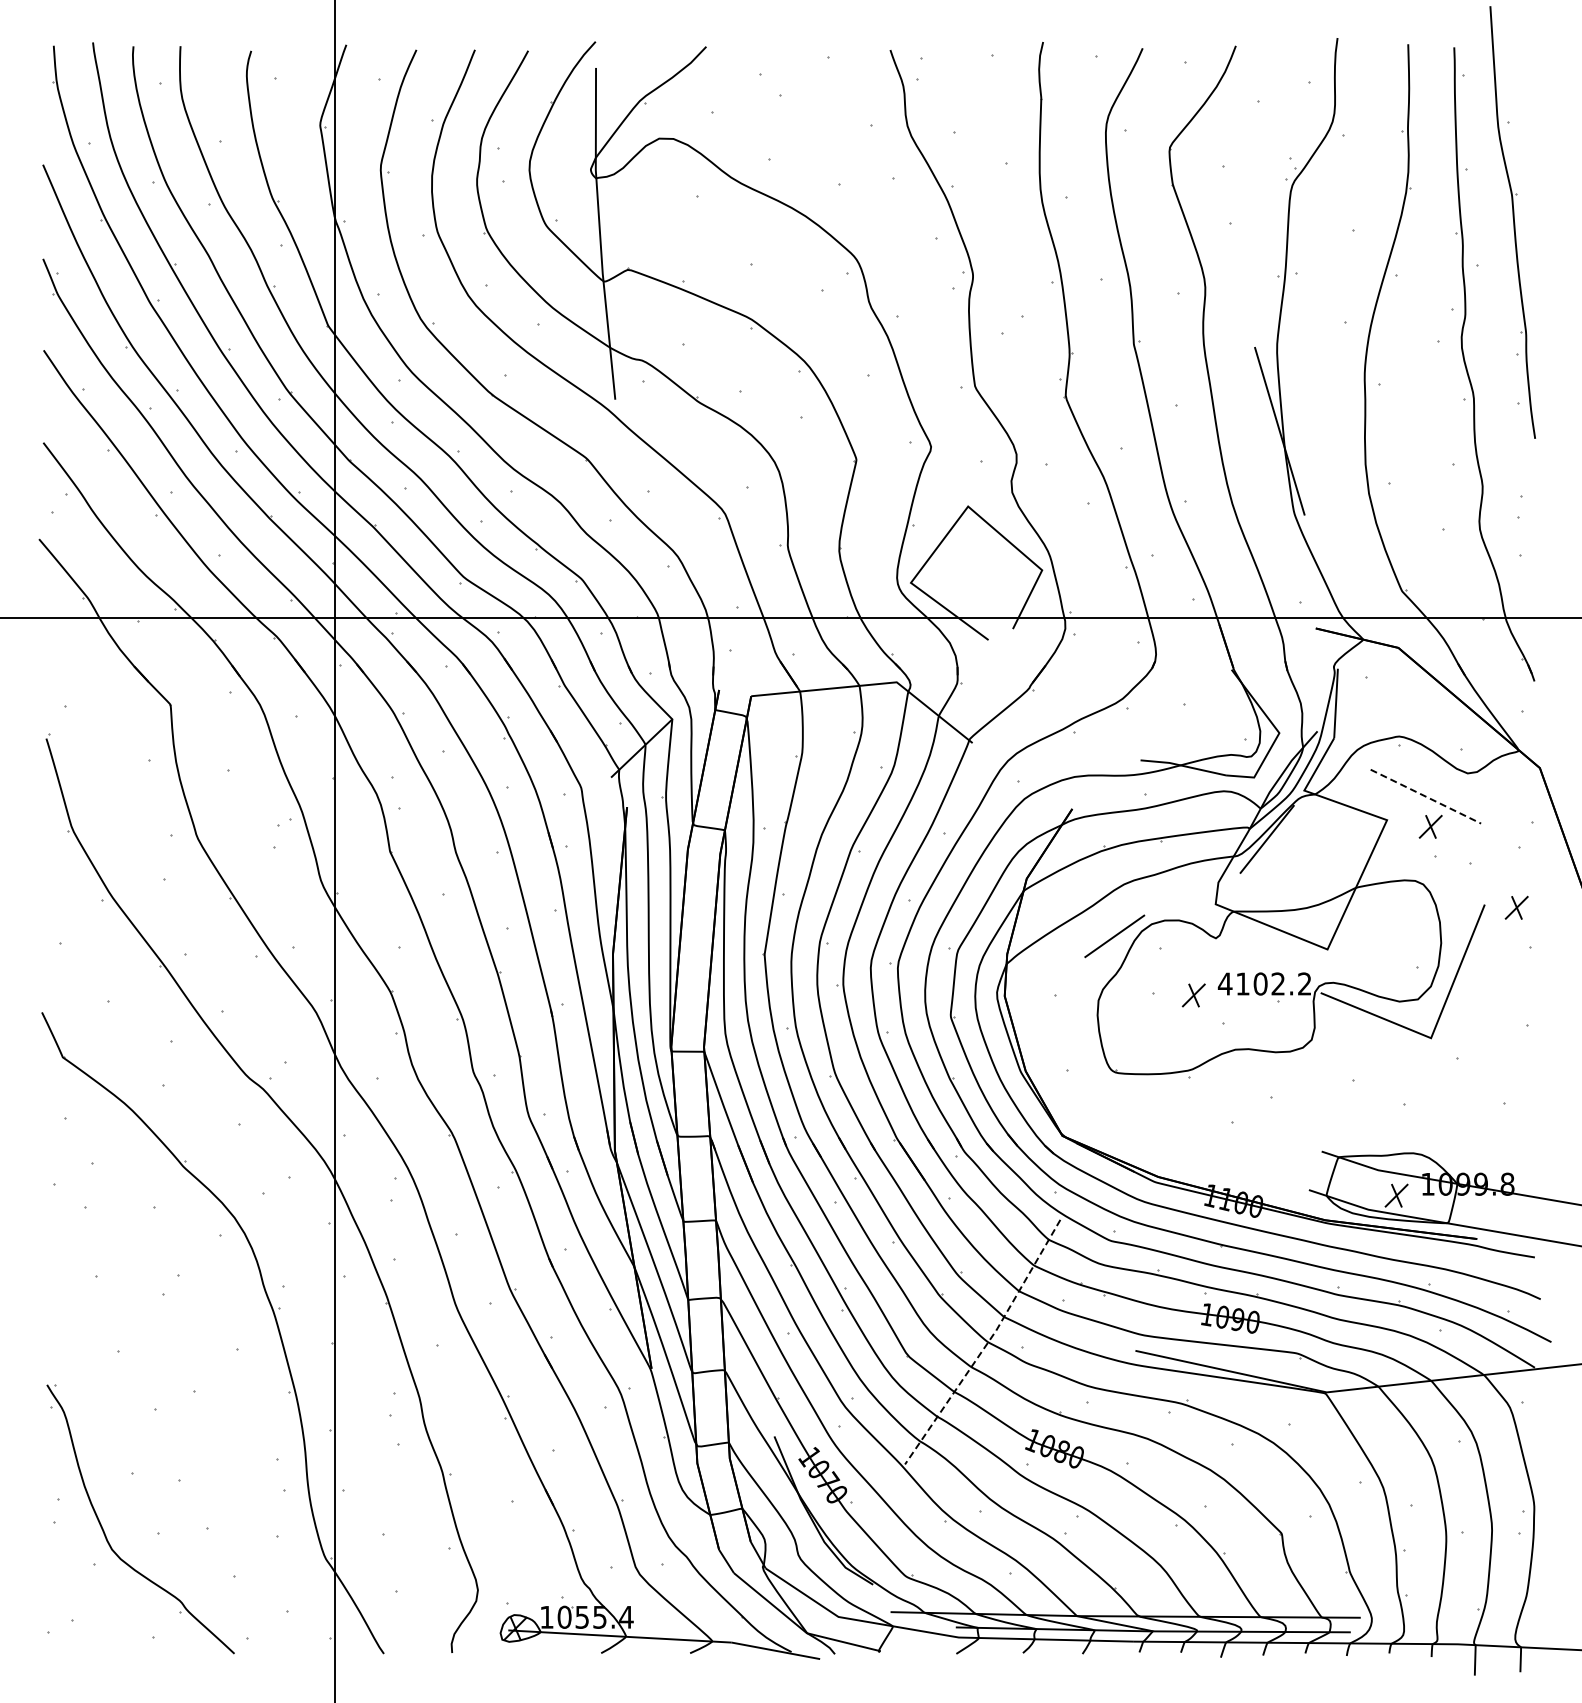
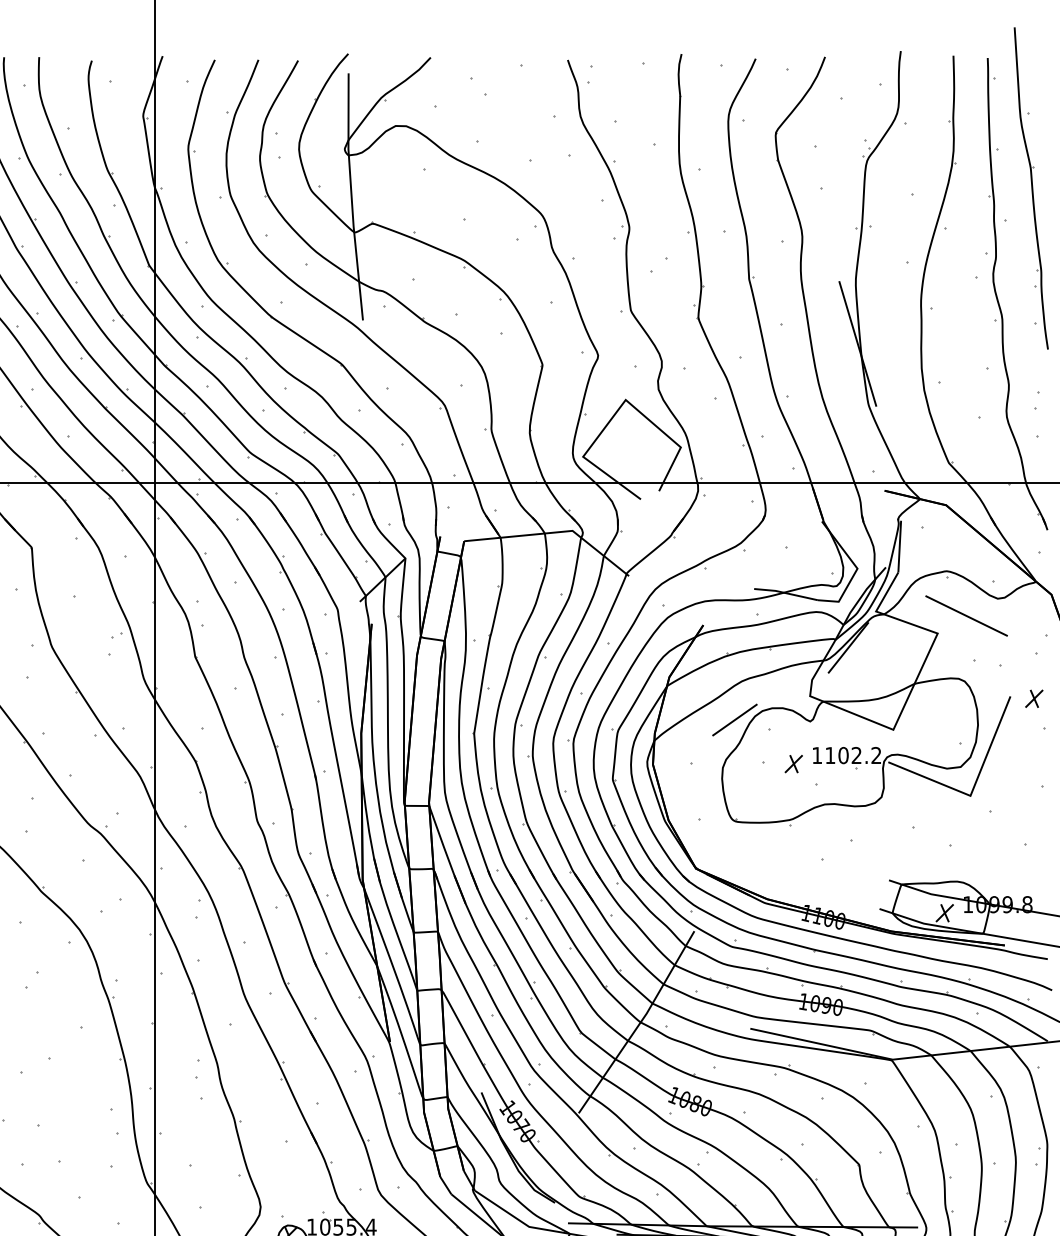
line: (1426, 796) -> (967, 615), dashed -> solid
part: (1430, 826) -> (970, 638), removed
text: (1224, 983) -> (816, 755), 4102.2 -> 1102.2
line: (986, 1344) -> (639, 1024), dashed -> solid

